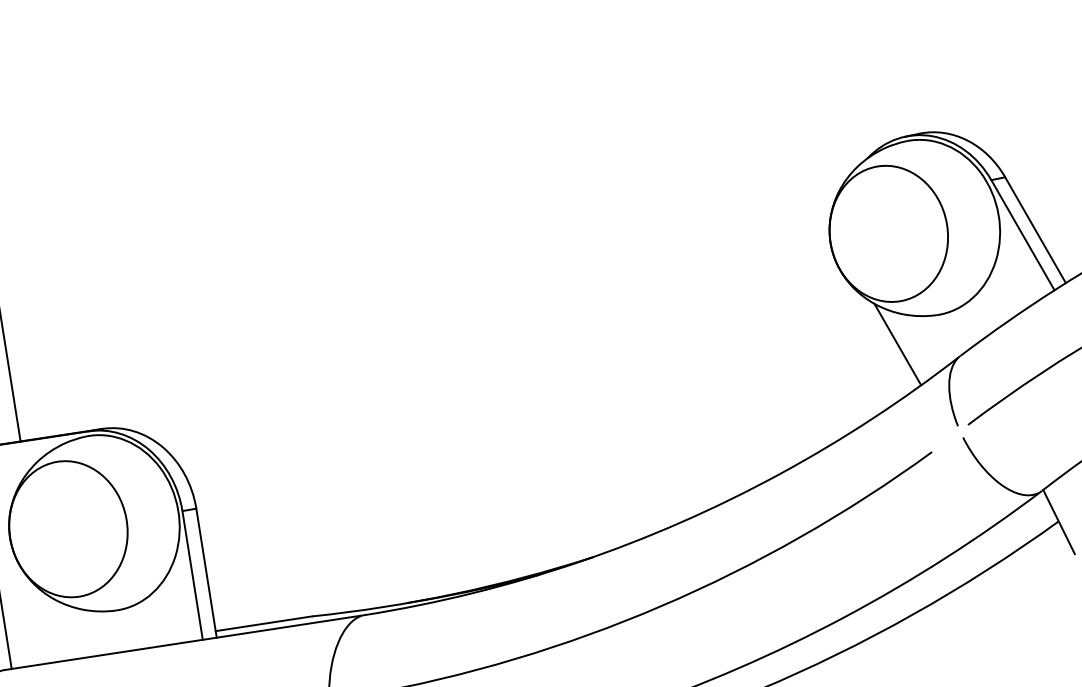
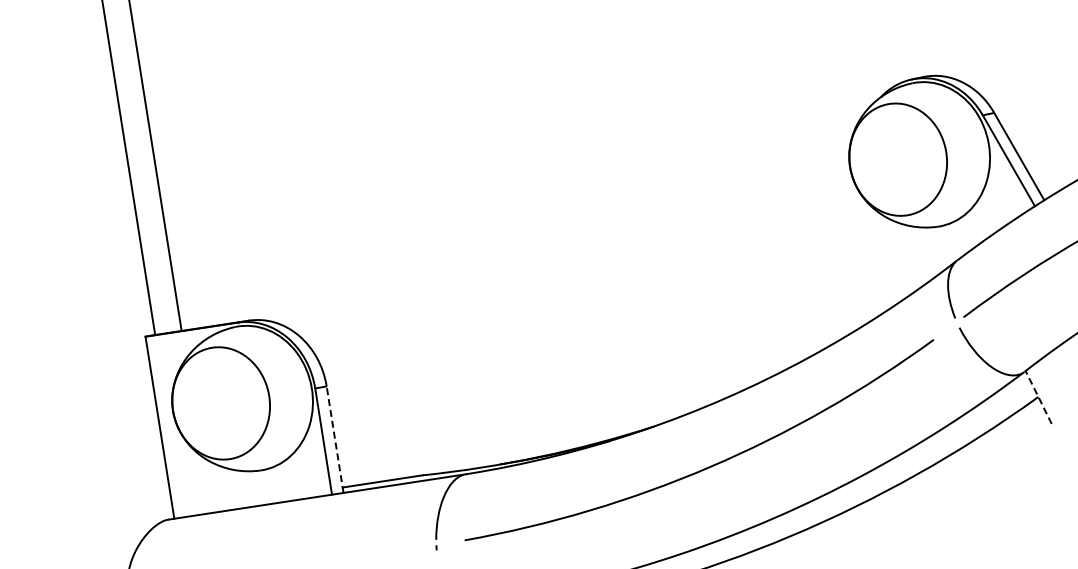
line: (897, 343) -> (905, 250), removed
line: (1058, 522) -> (1038, 397), solid -> dashed
line: (206, 572) -> (335, 439), solid -> dashed

